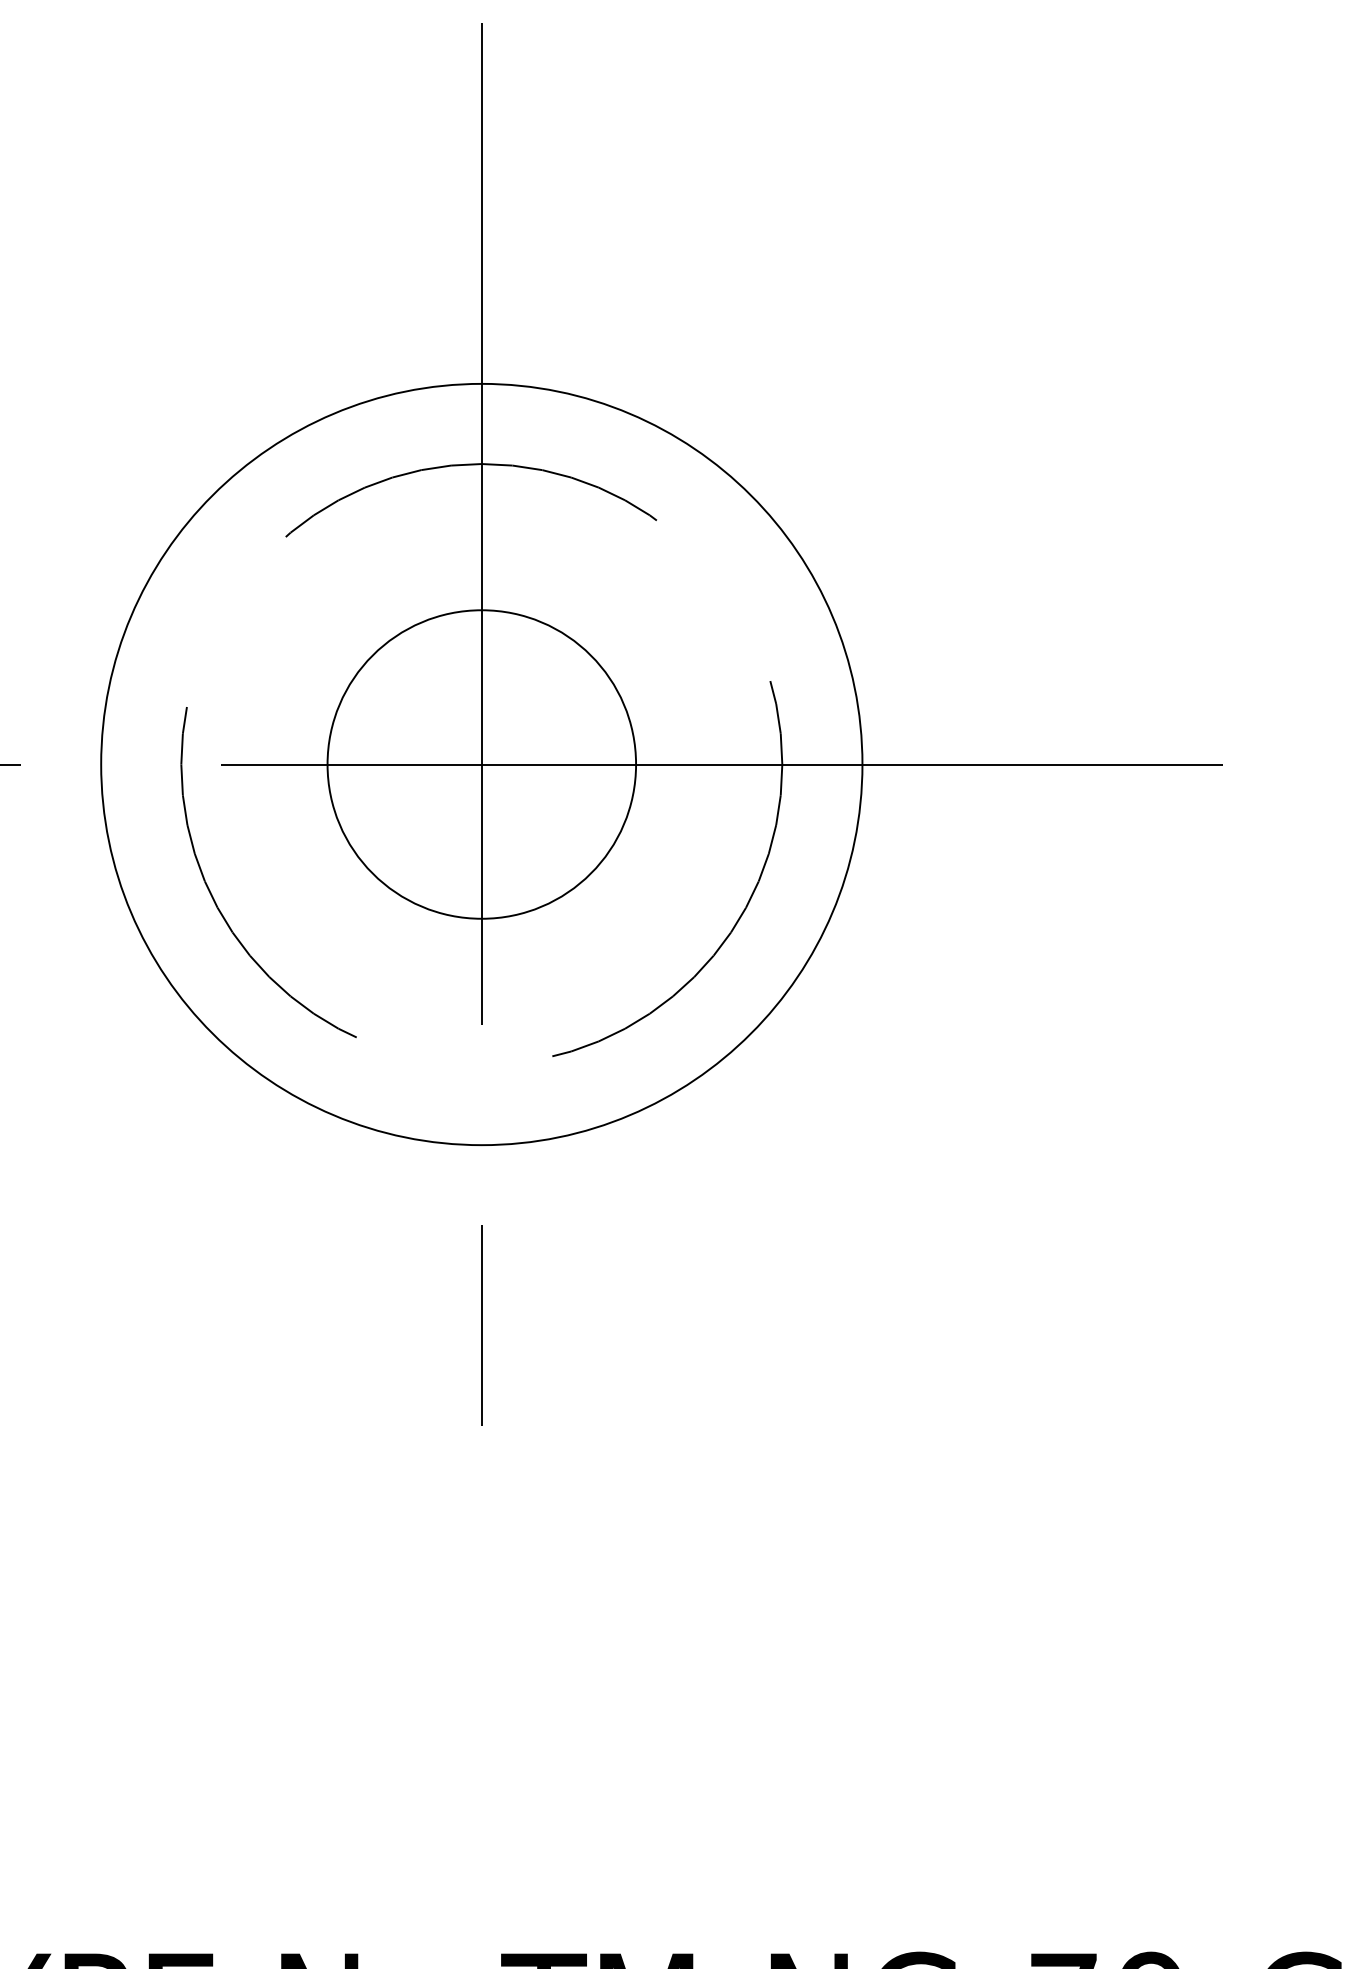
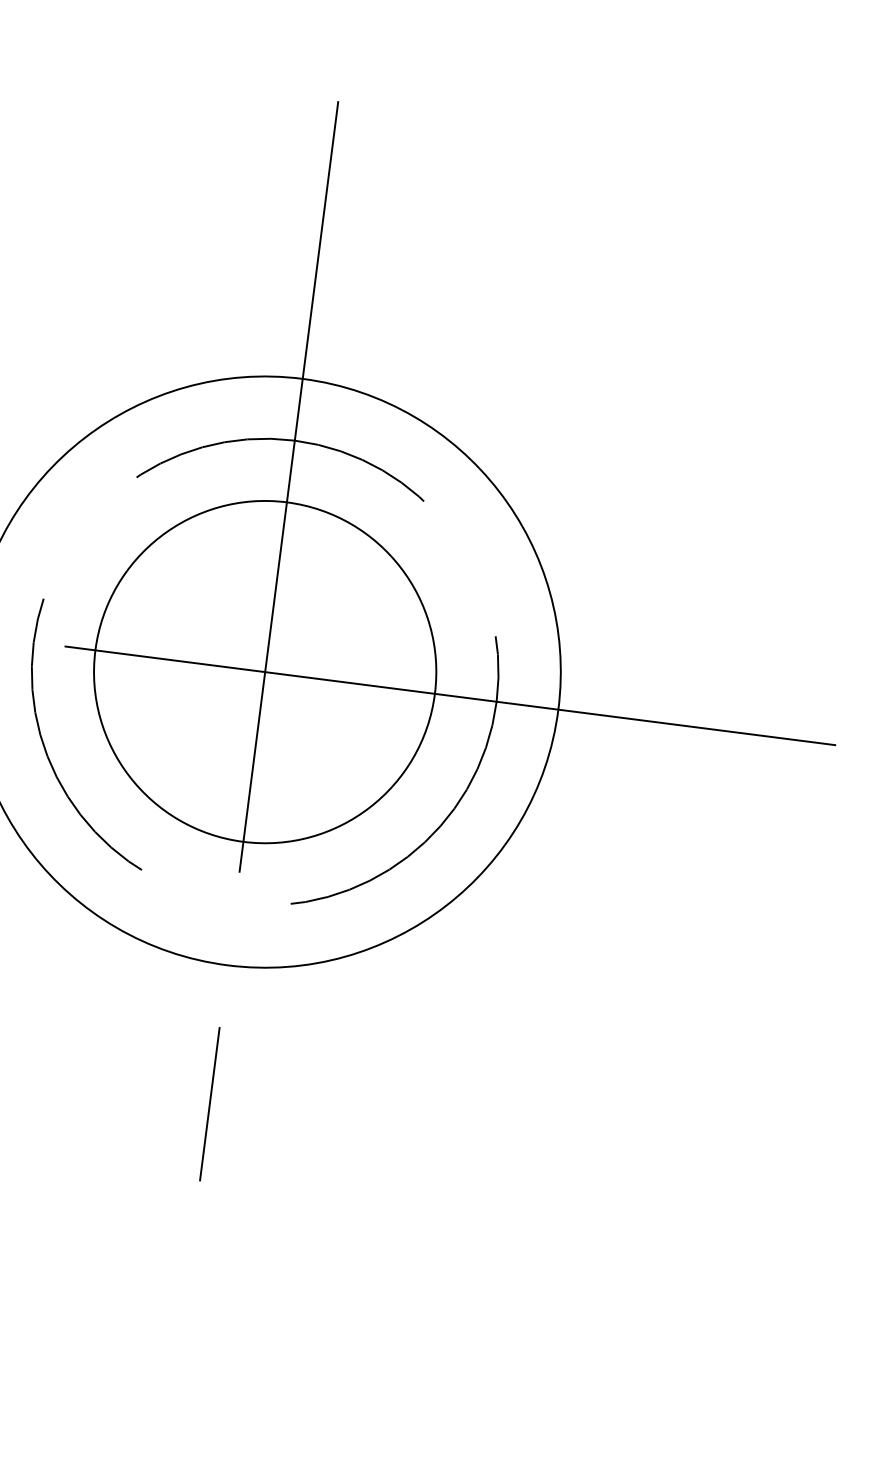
circle: (481, 764) -> (264, 672), size x1.43

